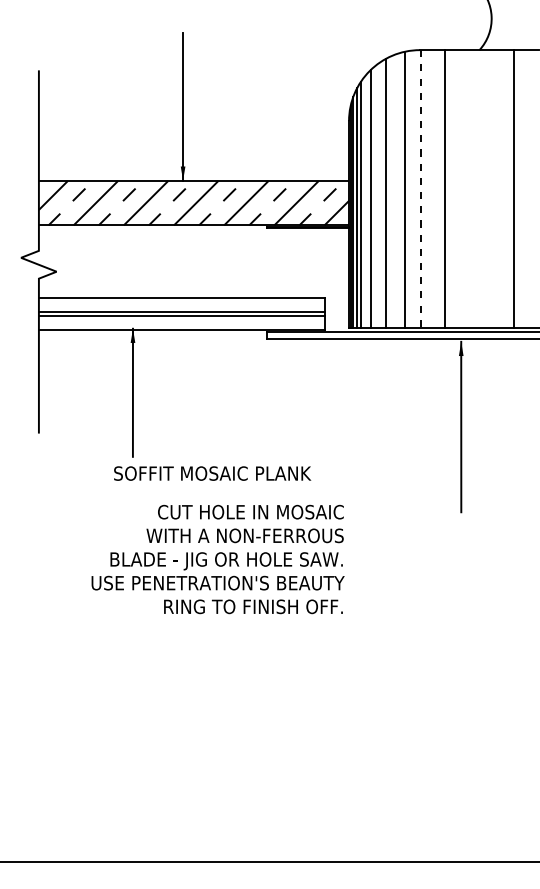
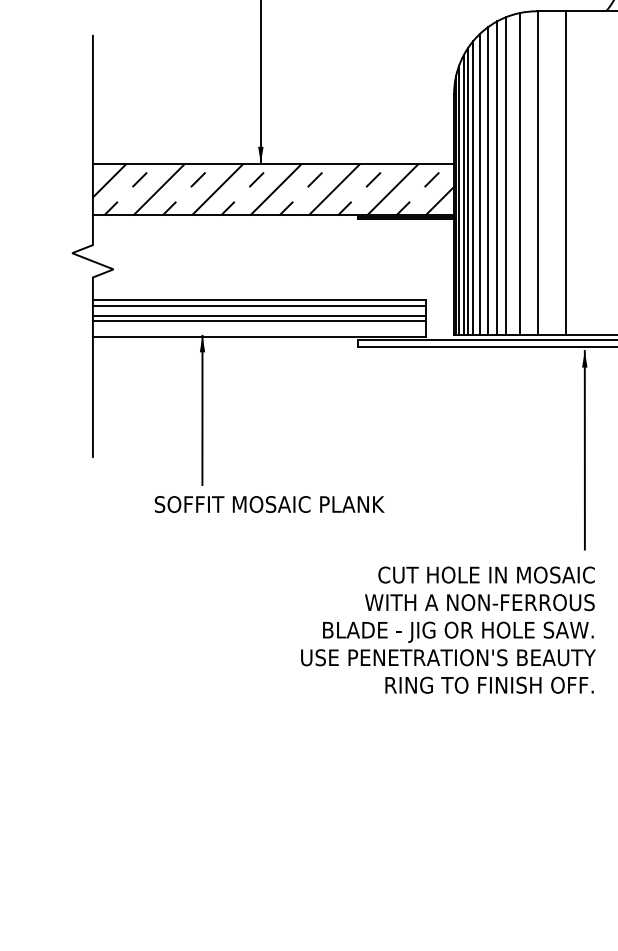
line: (421, 189) -> (538, 173), dashed -> solid
line: (393, 191) -> (505, 175), added
line: (378, 195) -> (488, 180), added
line: (365, 201) -> (473, 187), added
line: (181, 302) -> (258, 305), added
text: (212, 473) -> (269, 504), moved
text: (217, 559) -> (447, 630), moved

